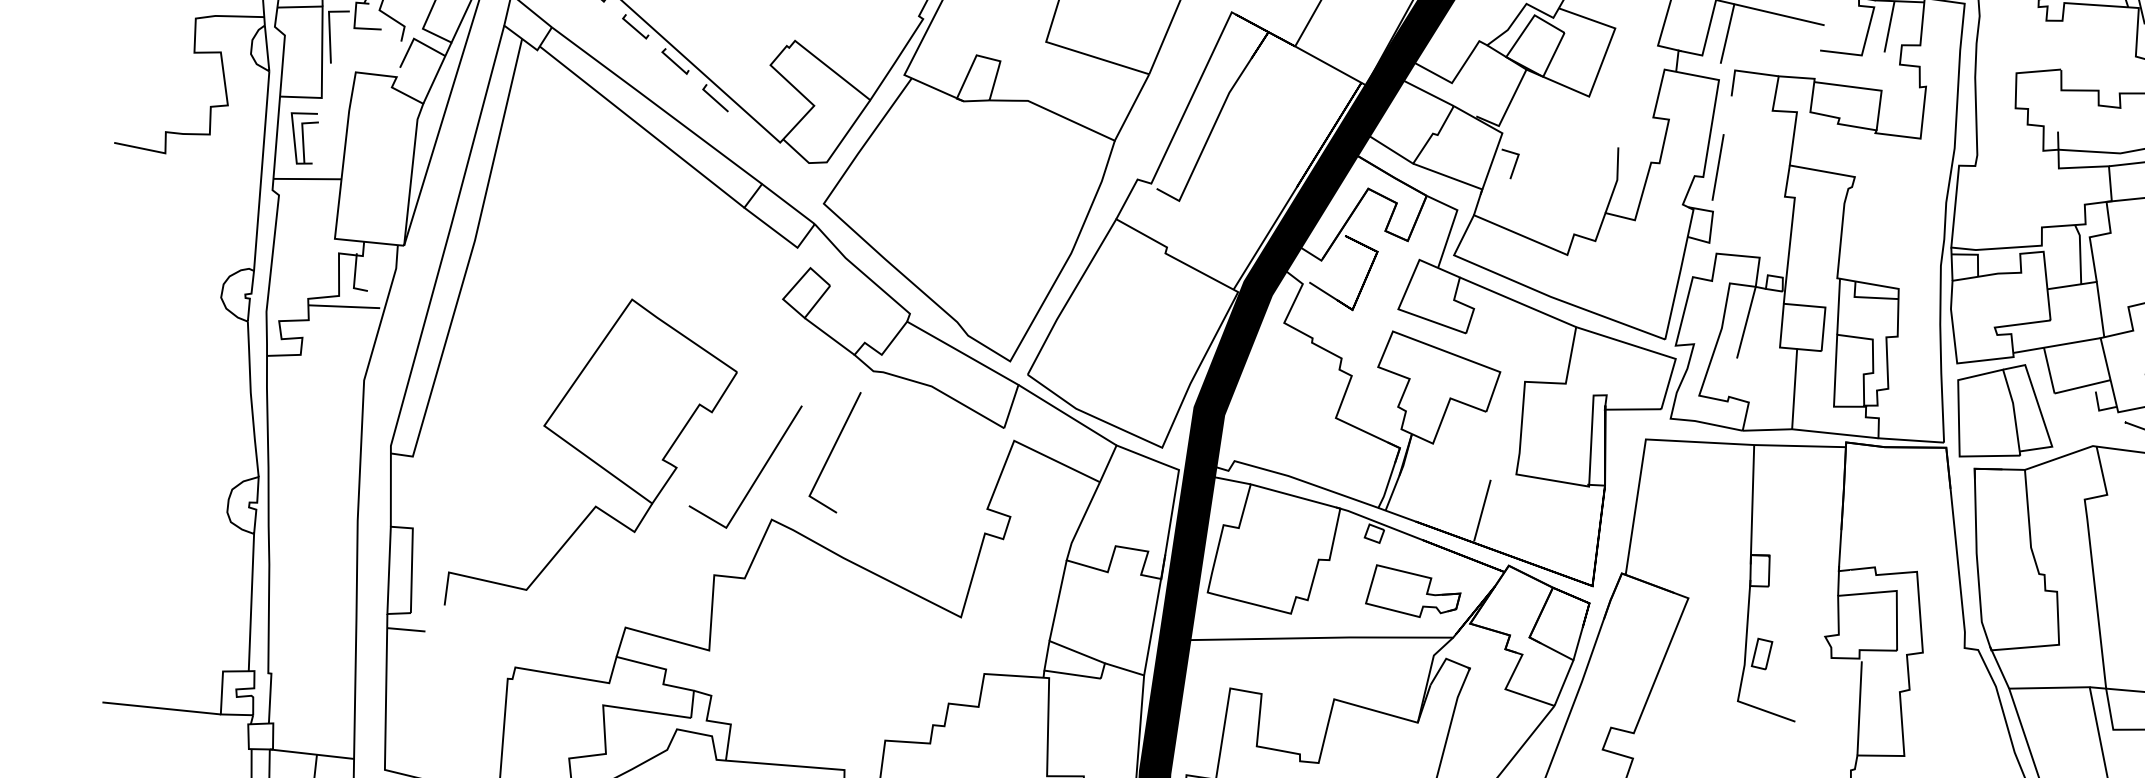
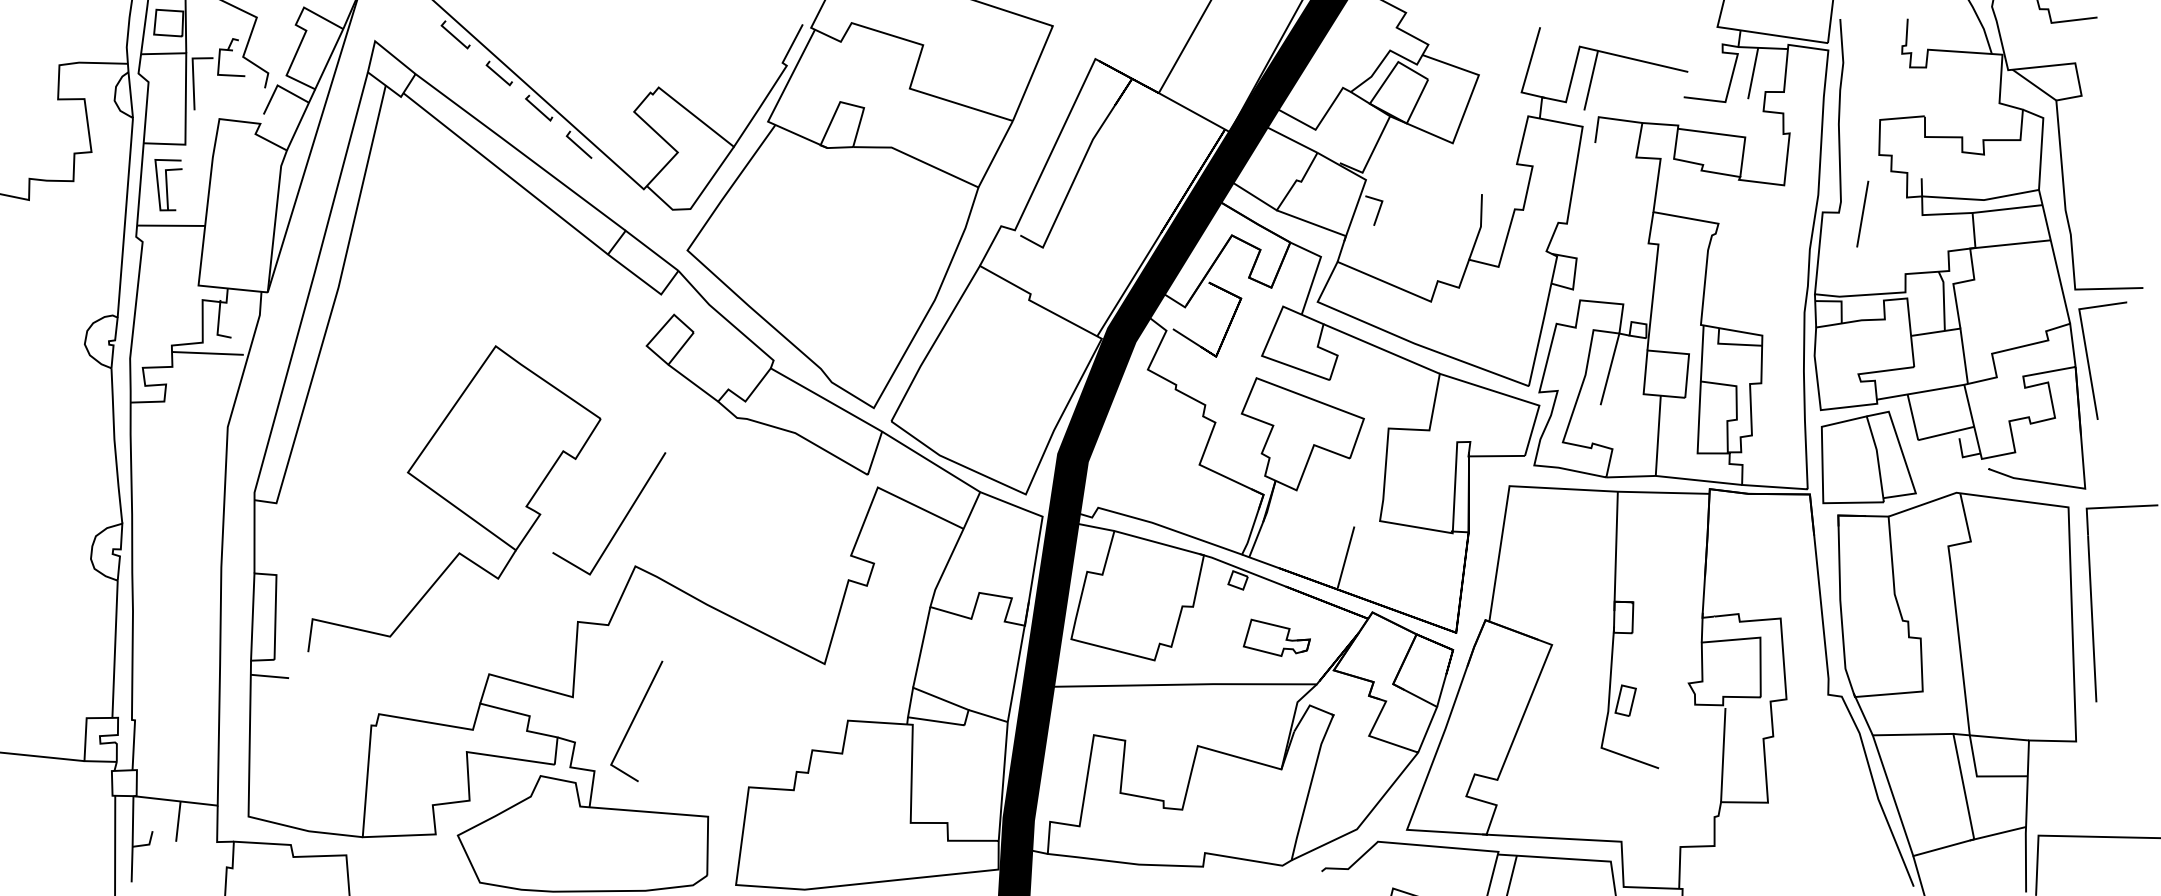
line: (1717, 166) -> (1862, 213), moved
line: (832, 451) -> (634, 720), moved
part: (1412, 590) -> (1276, 637), size x0.7

